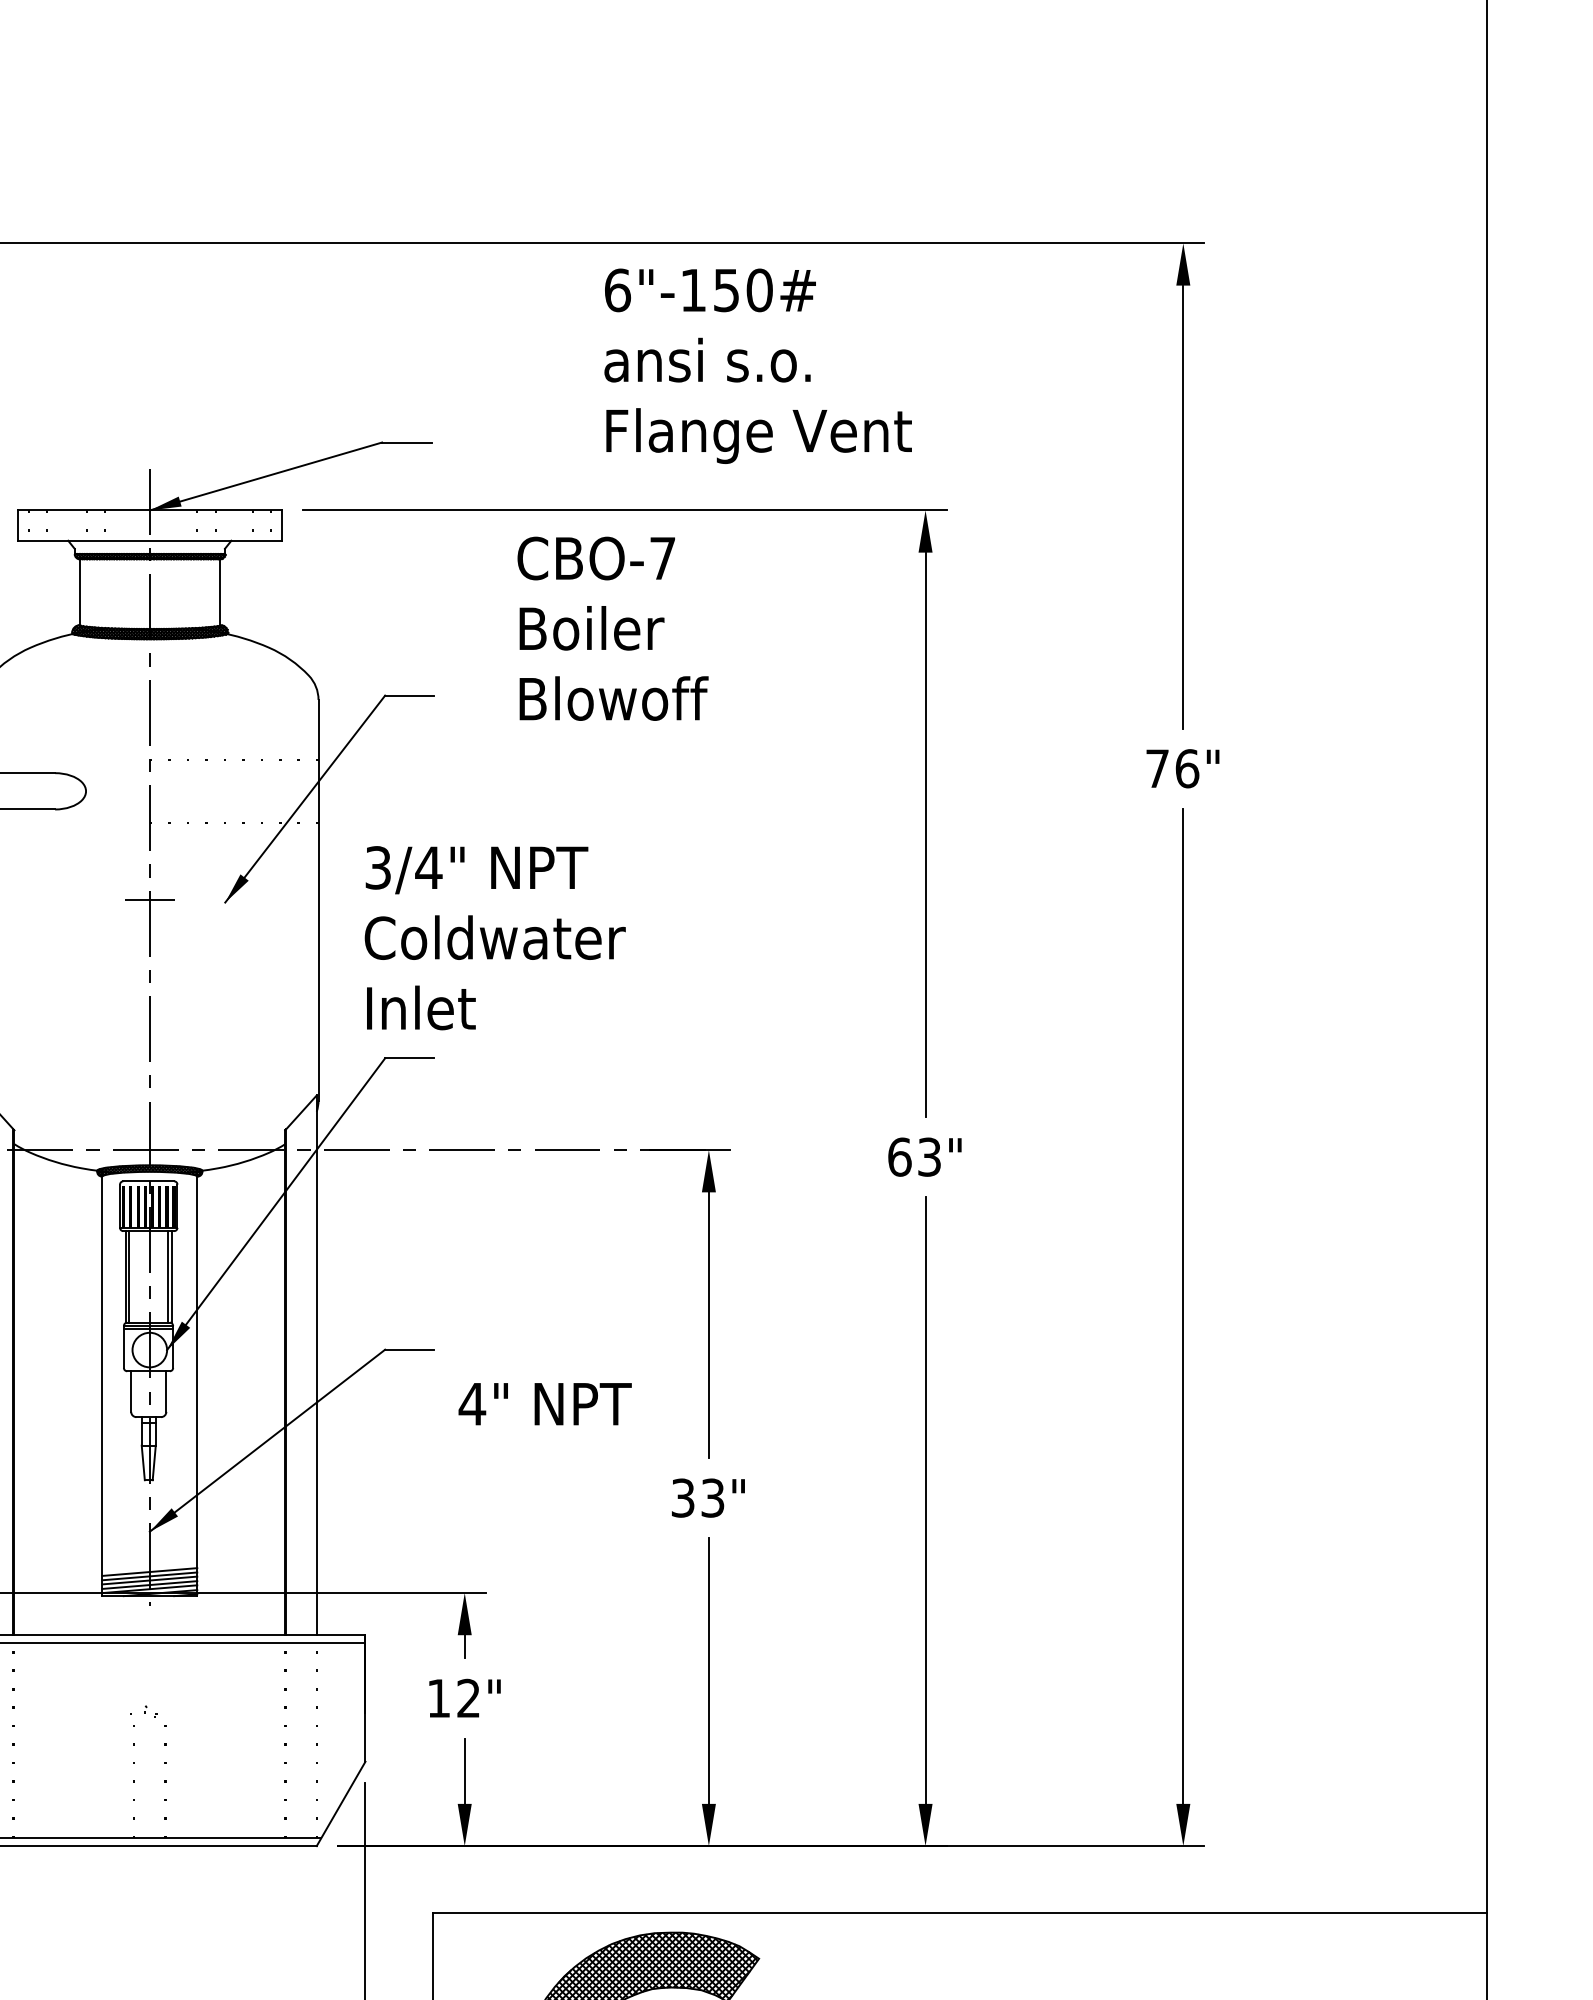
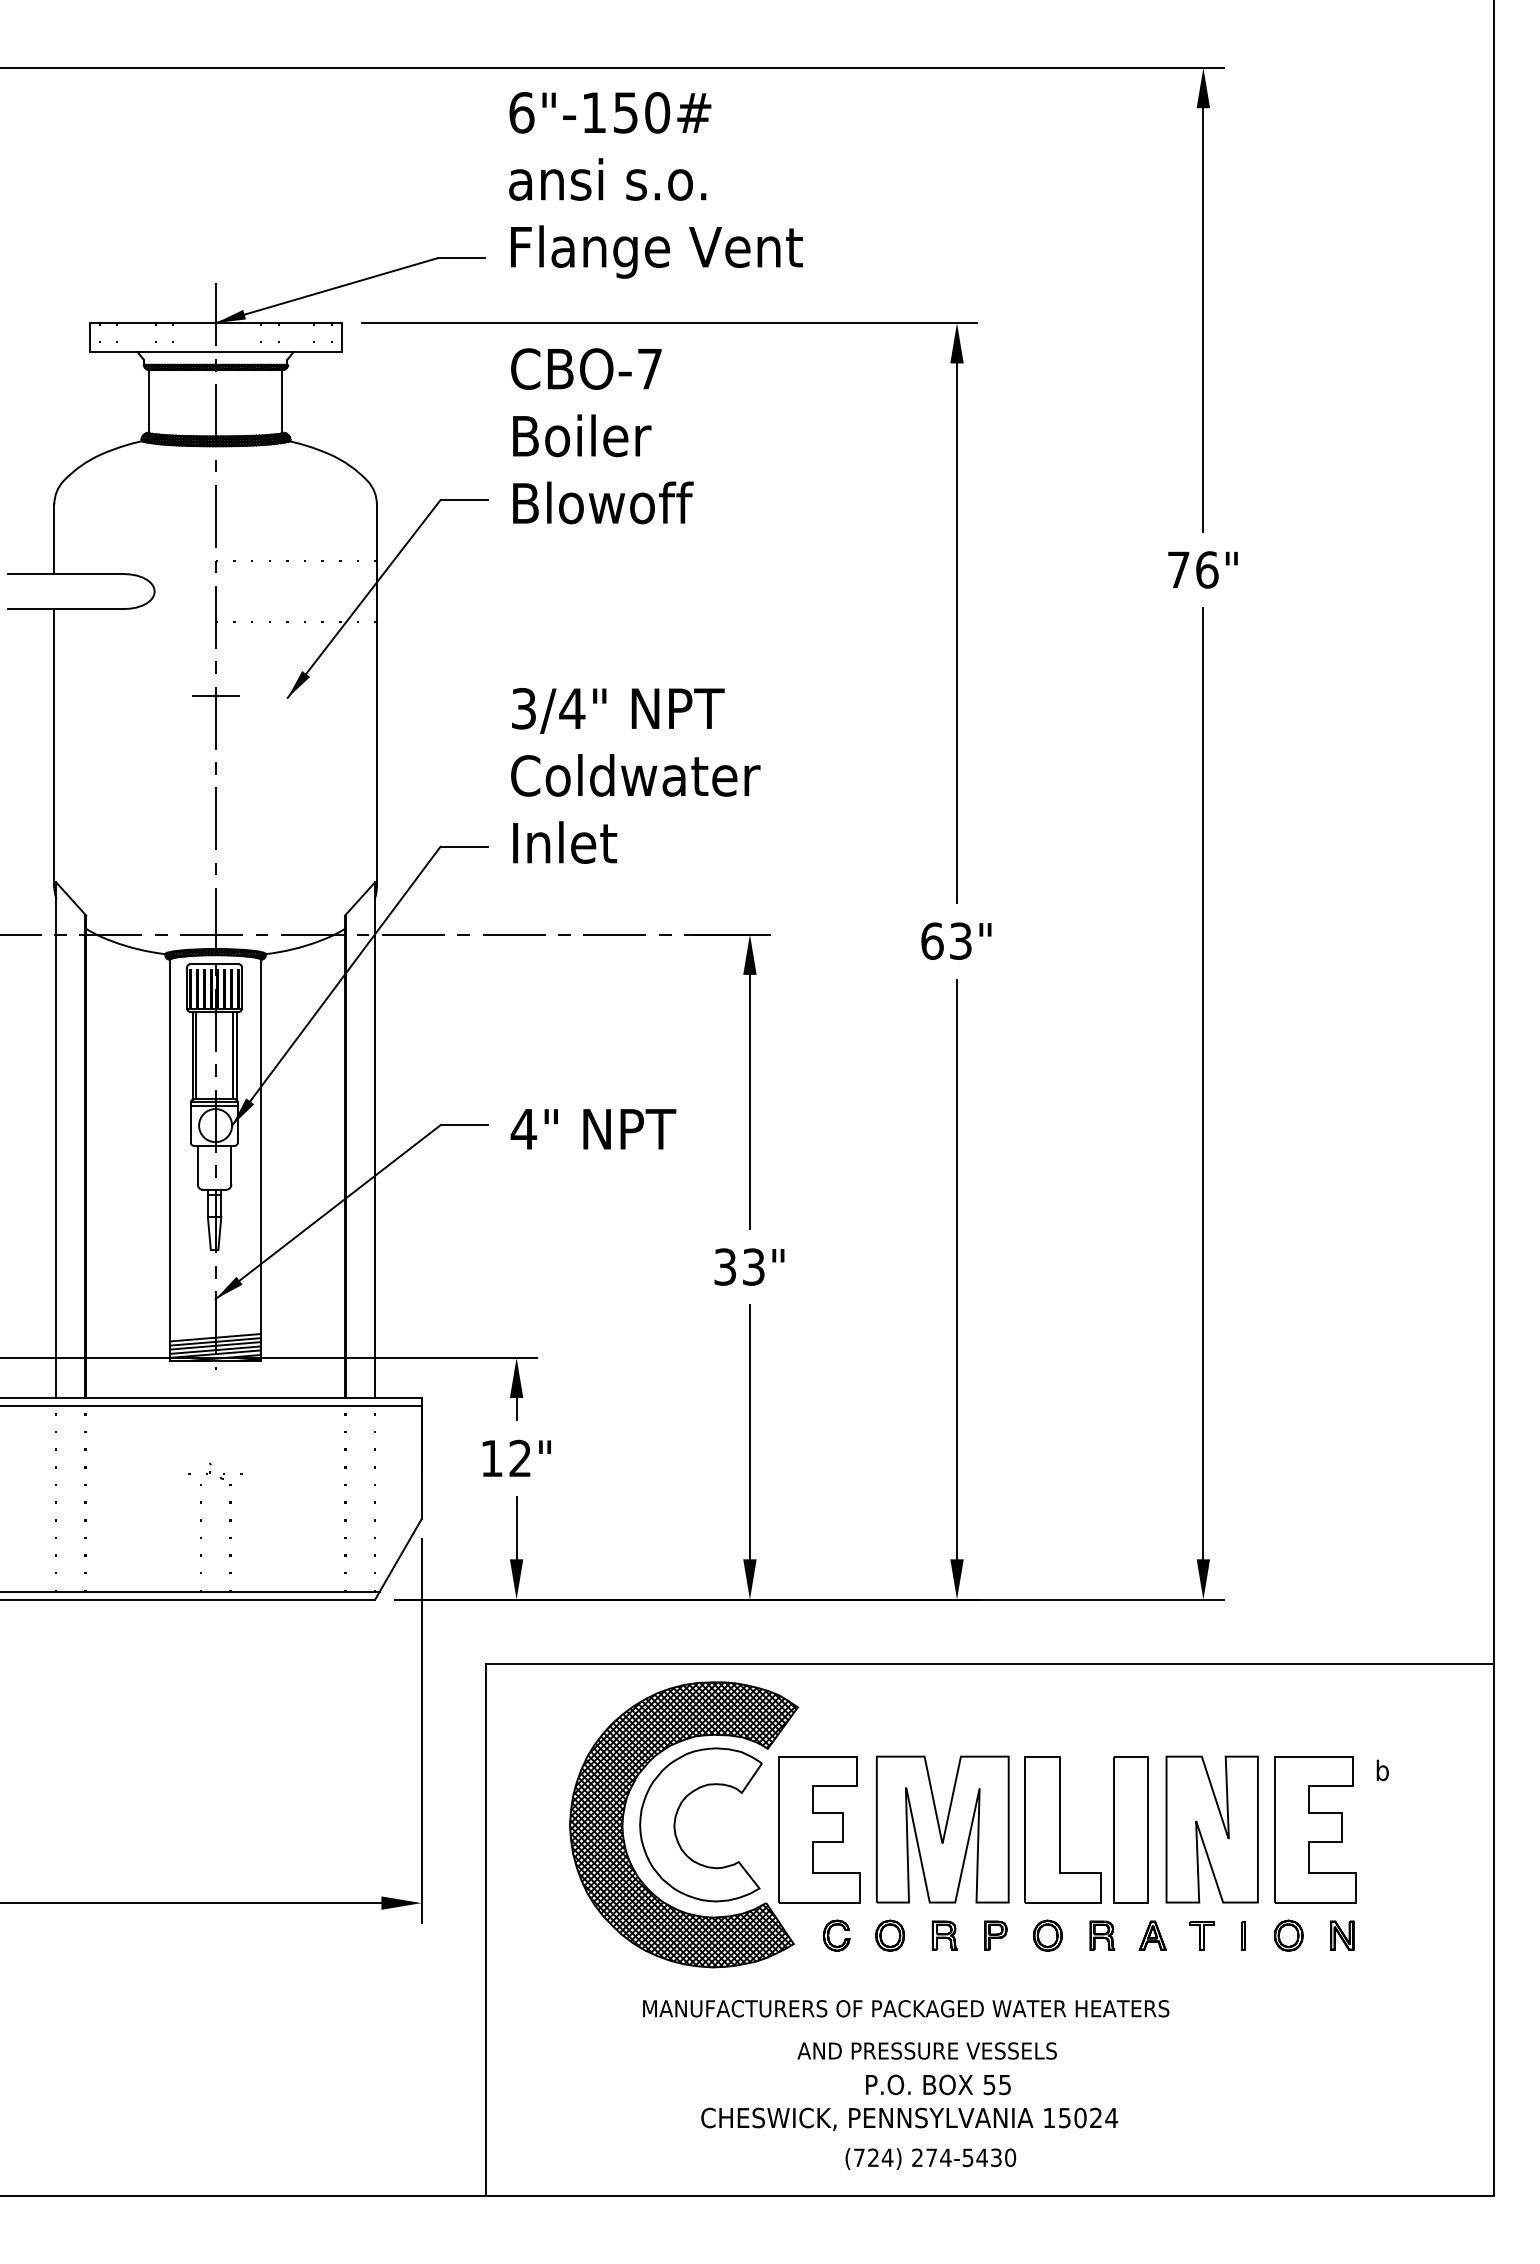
text: (757, 366) -> (655, 185), moved
text: (613, 629) -> (602, 436), moved
text: (494, 937) -> (635, 775), moved
text: (545, 1404) -> (593, 1129), moved
part: (149, 1710) -> (215, 1470), size x1.43

